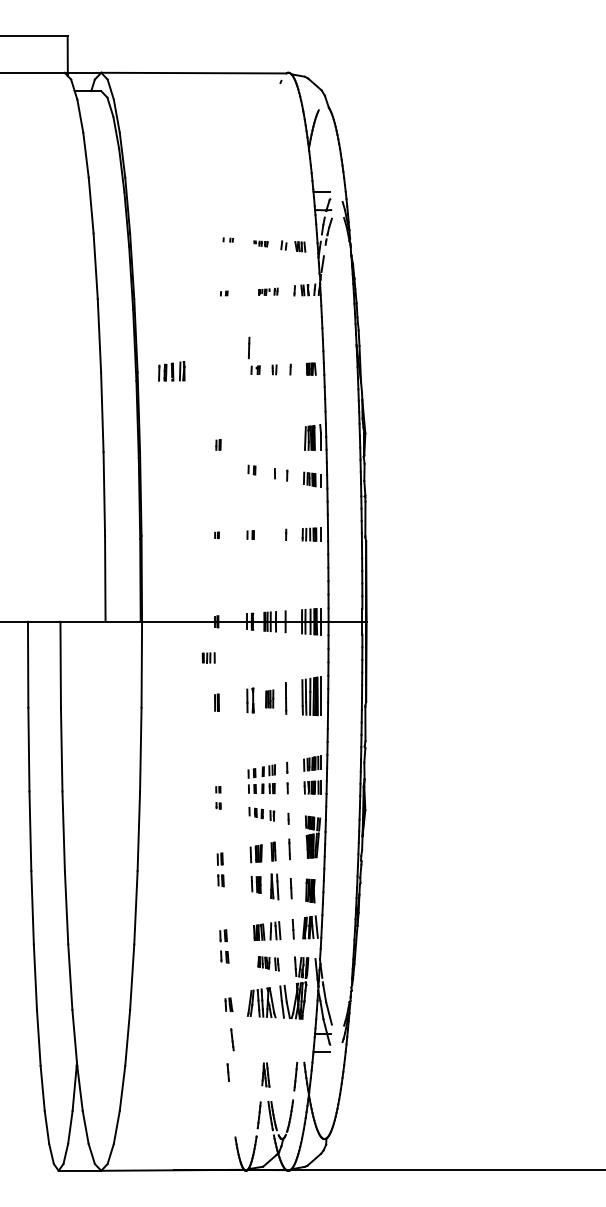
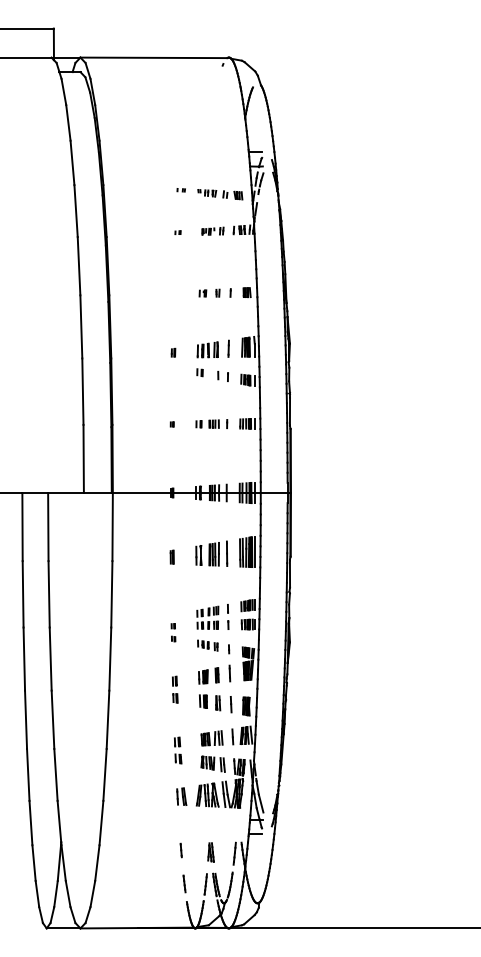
part: (260, 243) -> (206, 192), size x1.67
part: (268, 291) -> (213, 231), size x1.43
line: (249, 347) -> (229, 348), moved
part: (171, 371) -> (207, 350), moved
part: (208, 657) -> (213, 423), moved
part: (269, 698) -> (213, 553), size x1.67
part: (274, 886) -> (217, 702), size x0.71
part: (268, 963) -> (213, 764), size x1.43
part: (228, 1004) -> (181, 796), size x1.67
line: (232, 1039) -> (184, 883), moved

